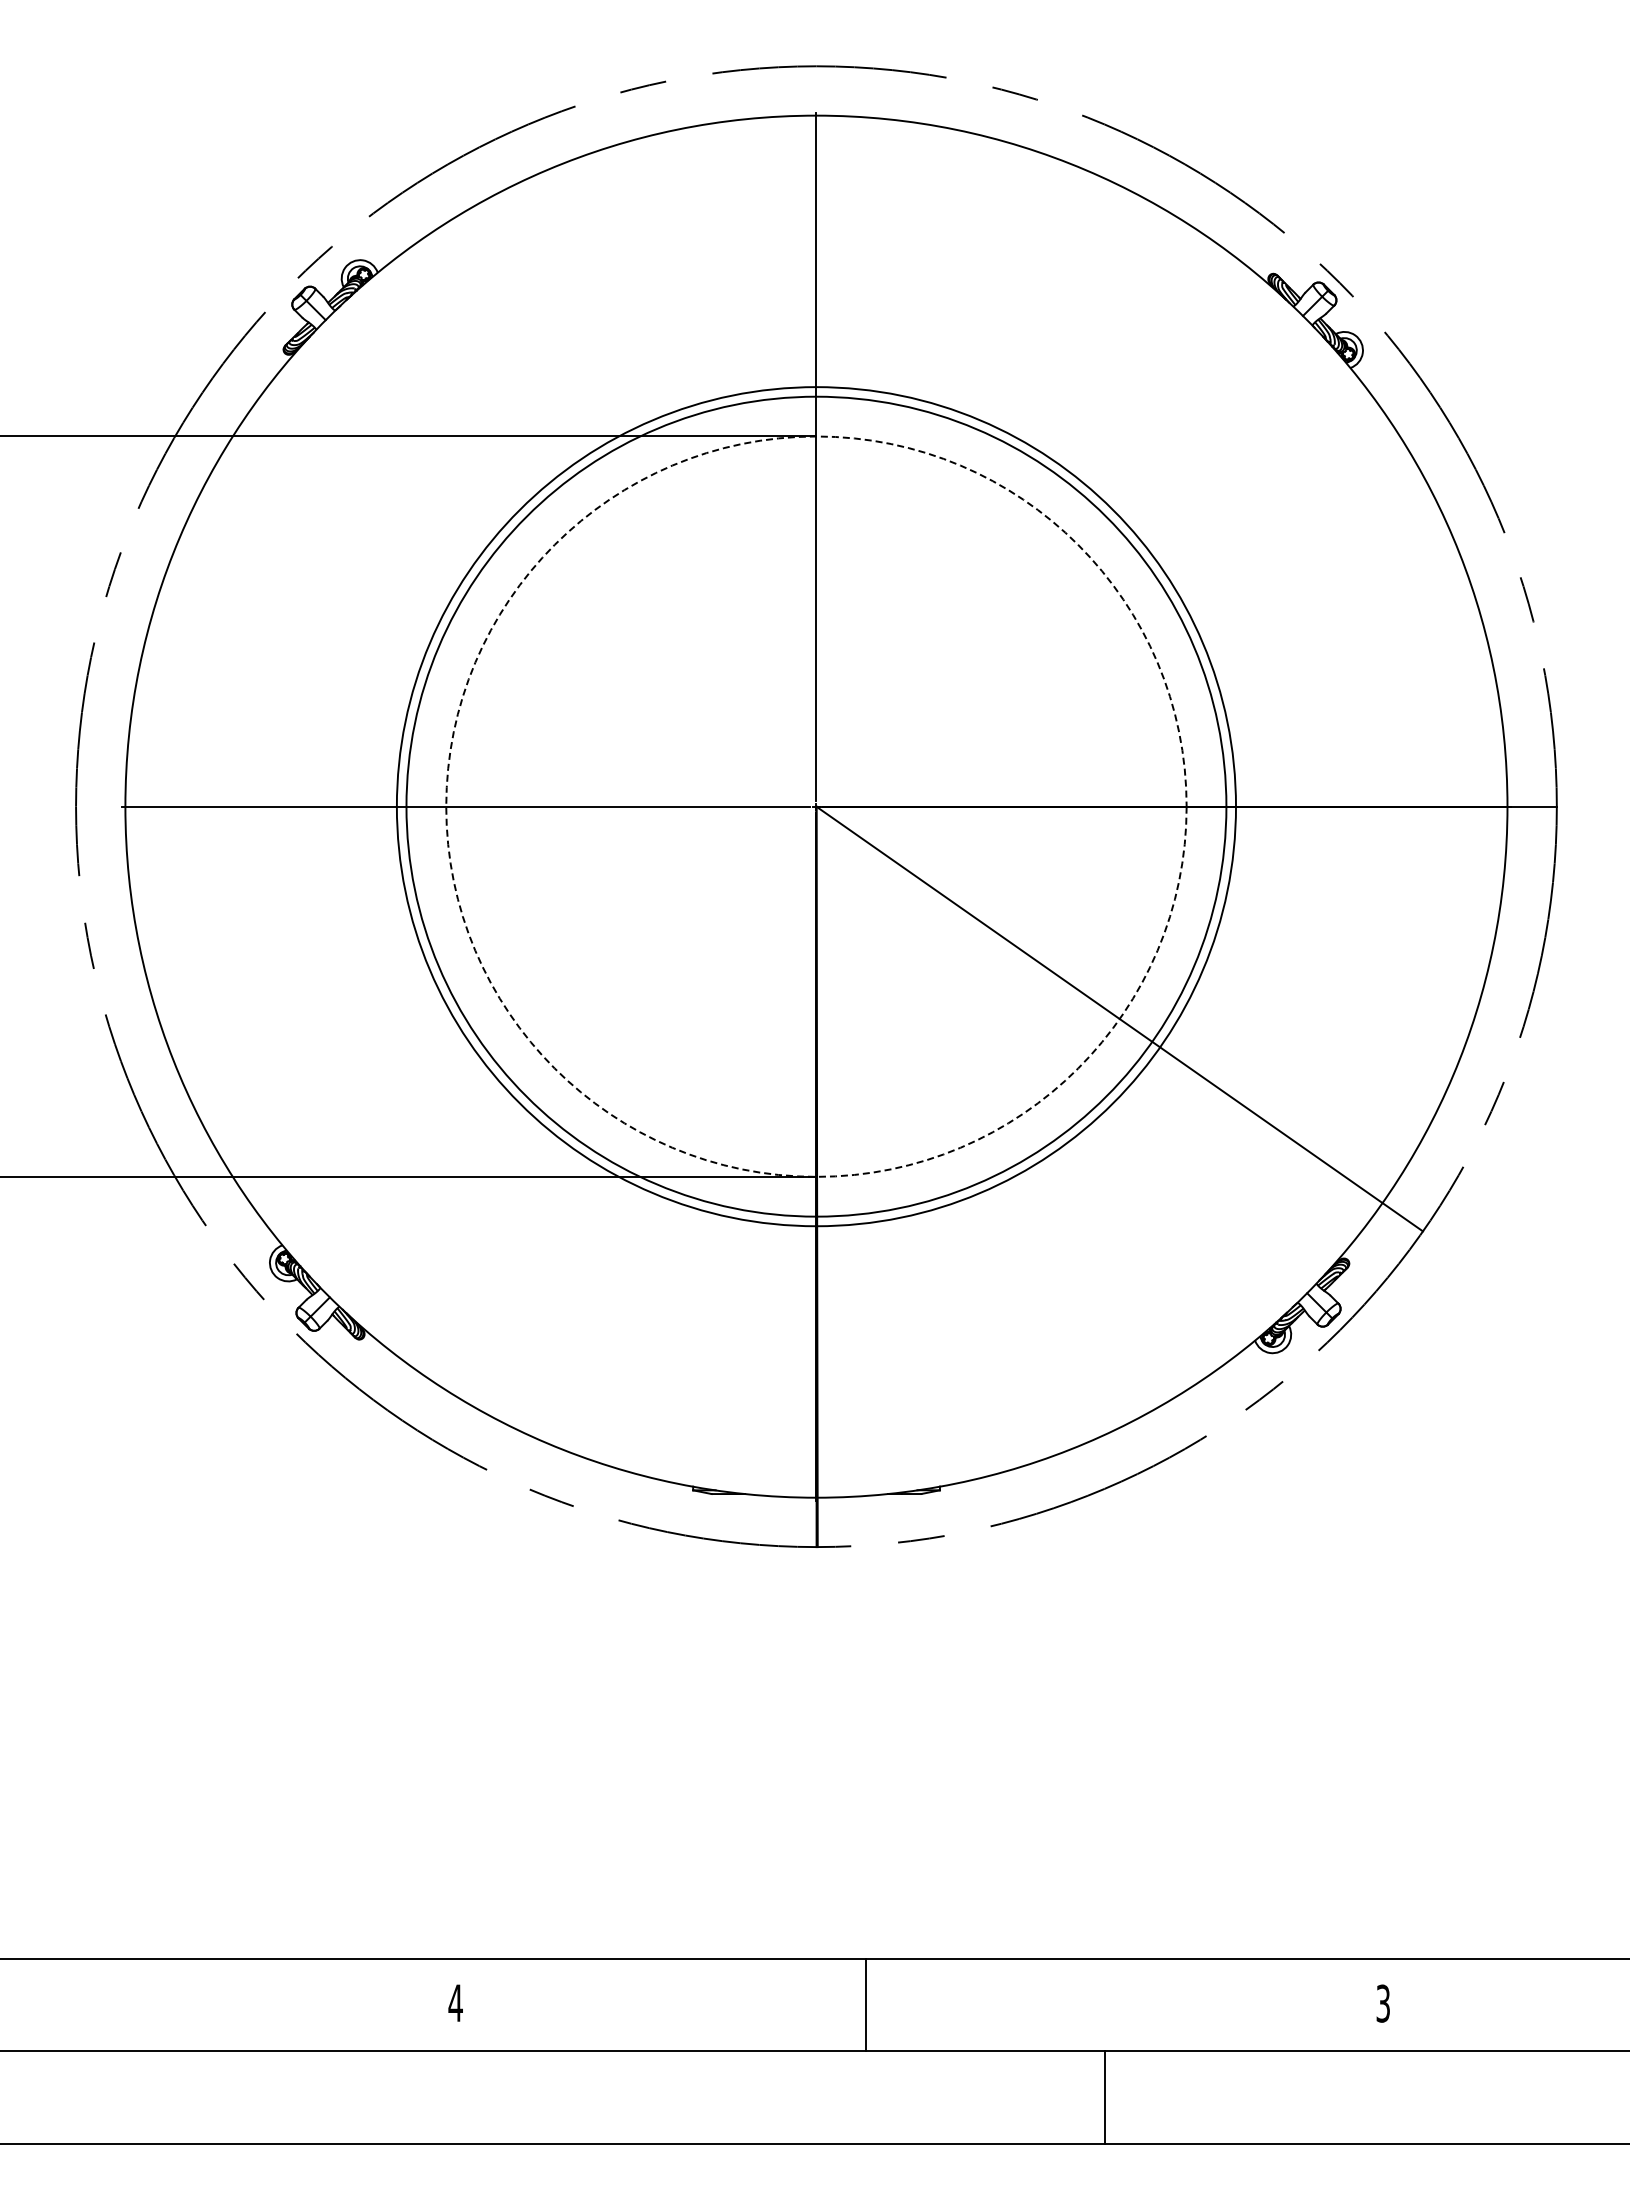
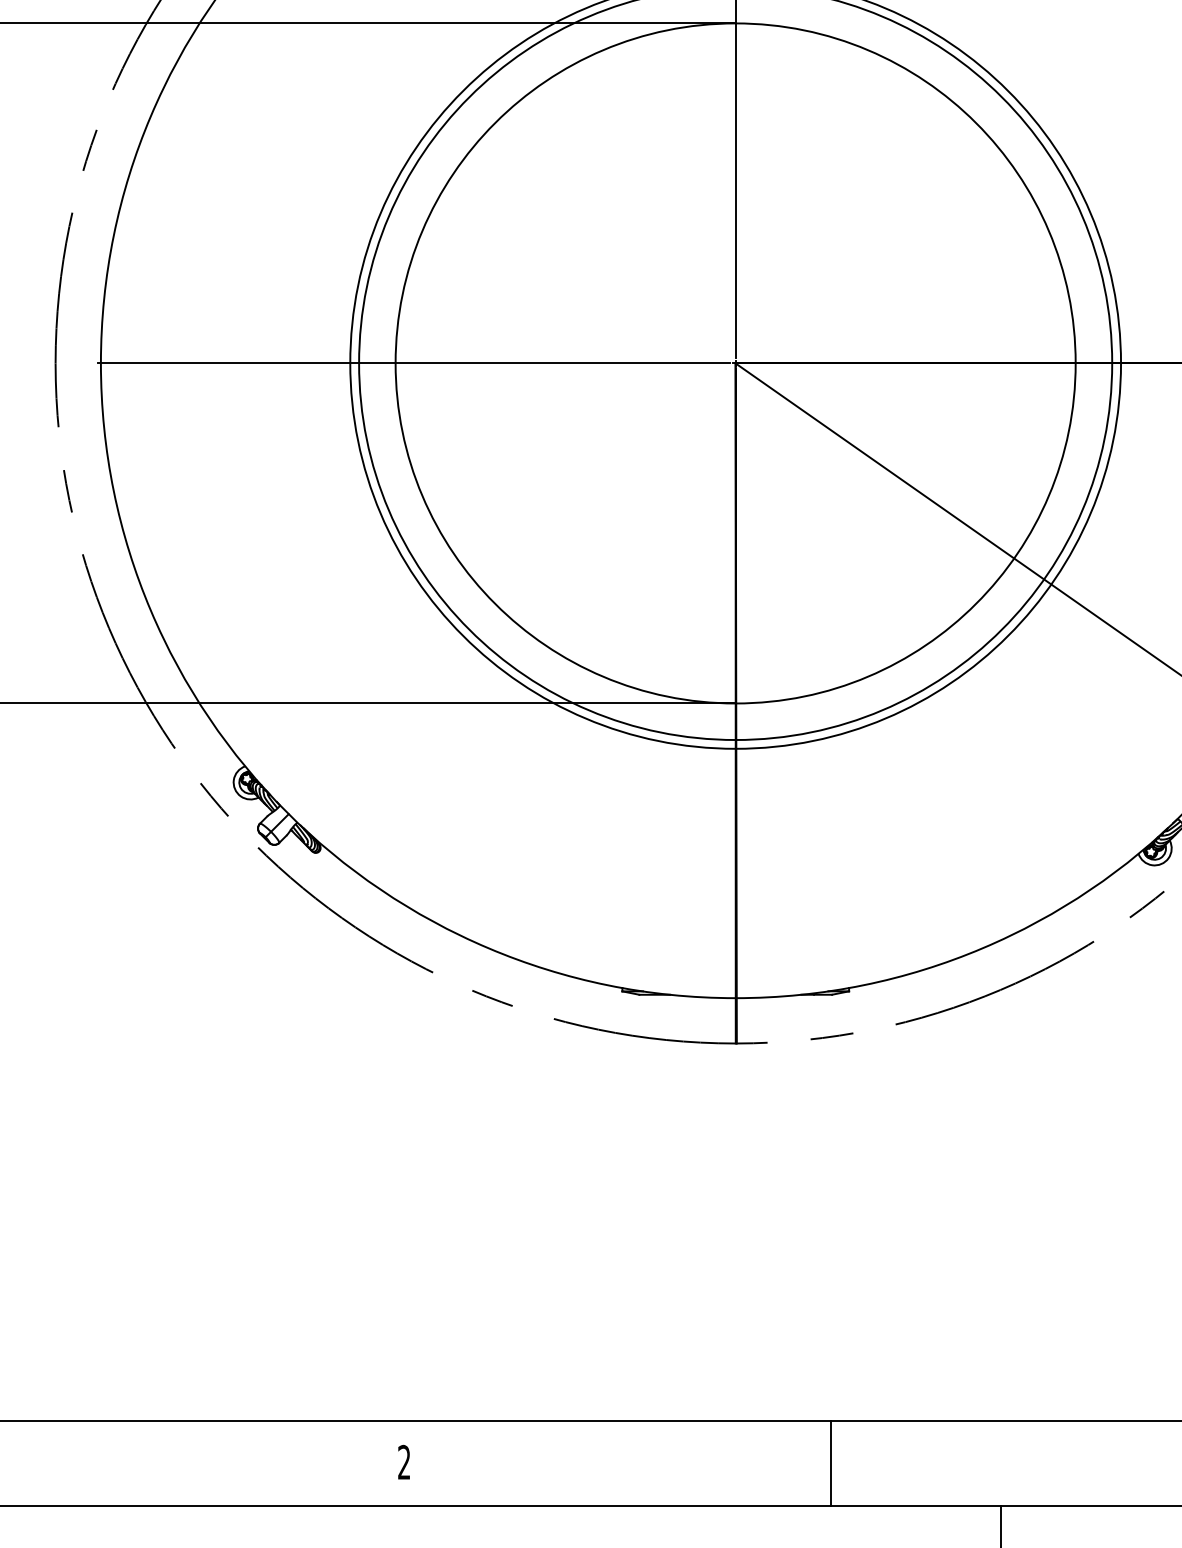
circle: (816, 806) -> (735, 363), dashed -> solid
text: (455, 2002) -> (404, 1461), 4 -> 2
line: (865, 2004) -> (830, 1463), moved

